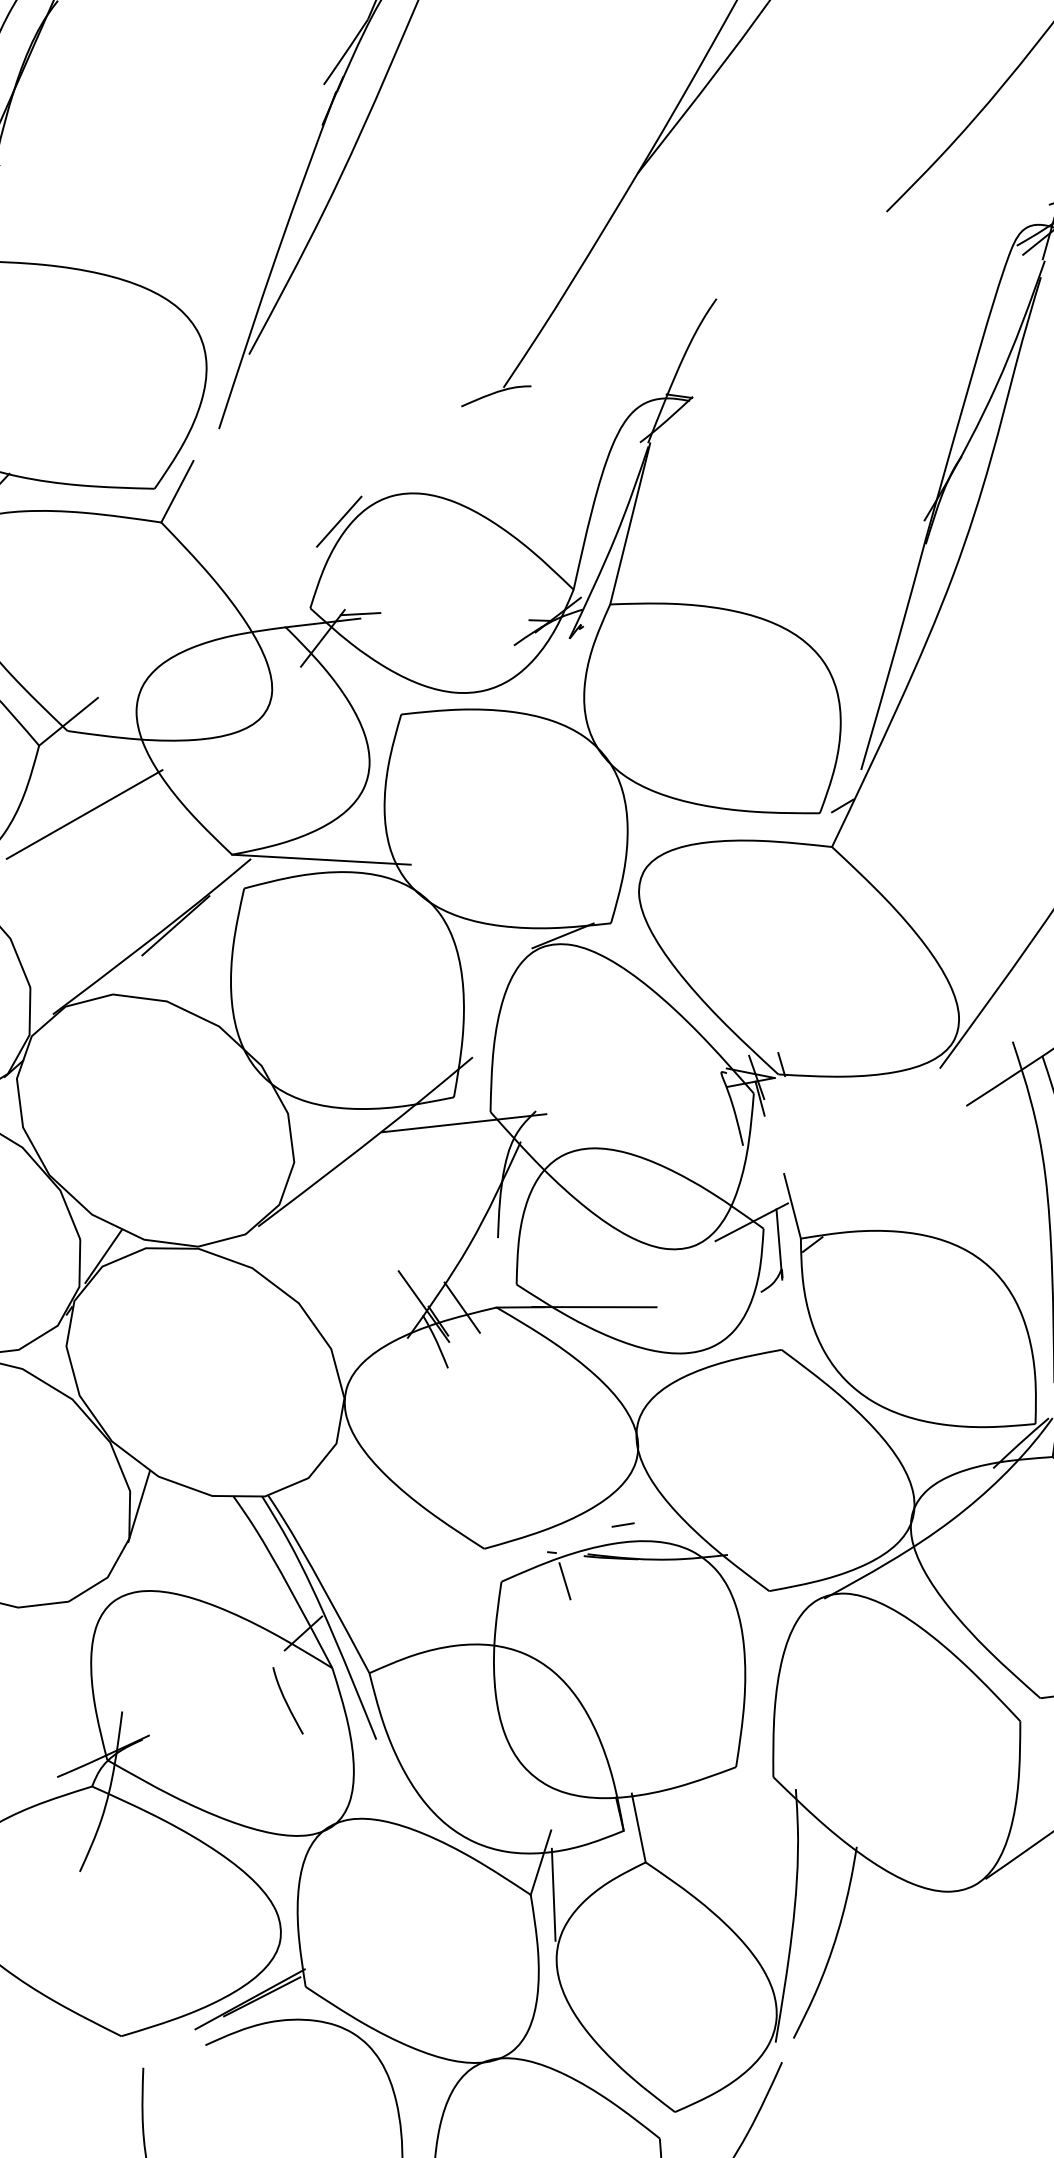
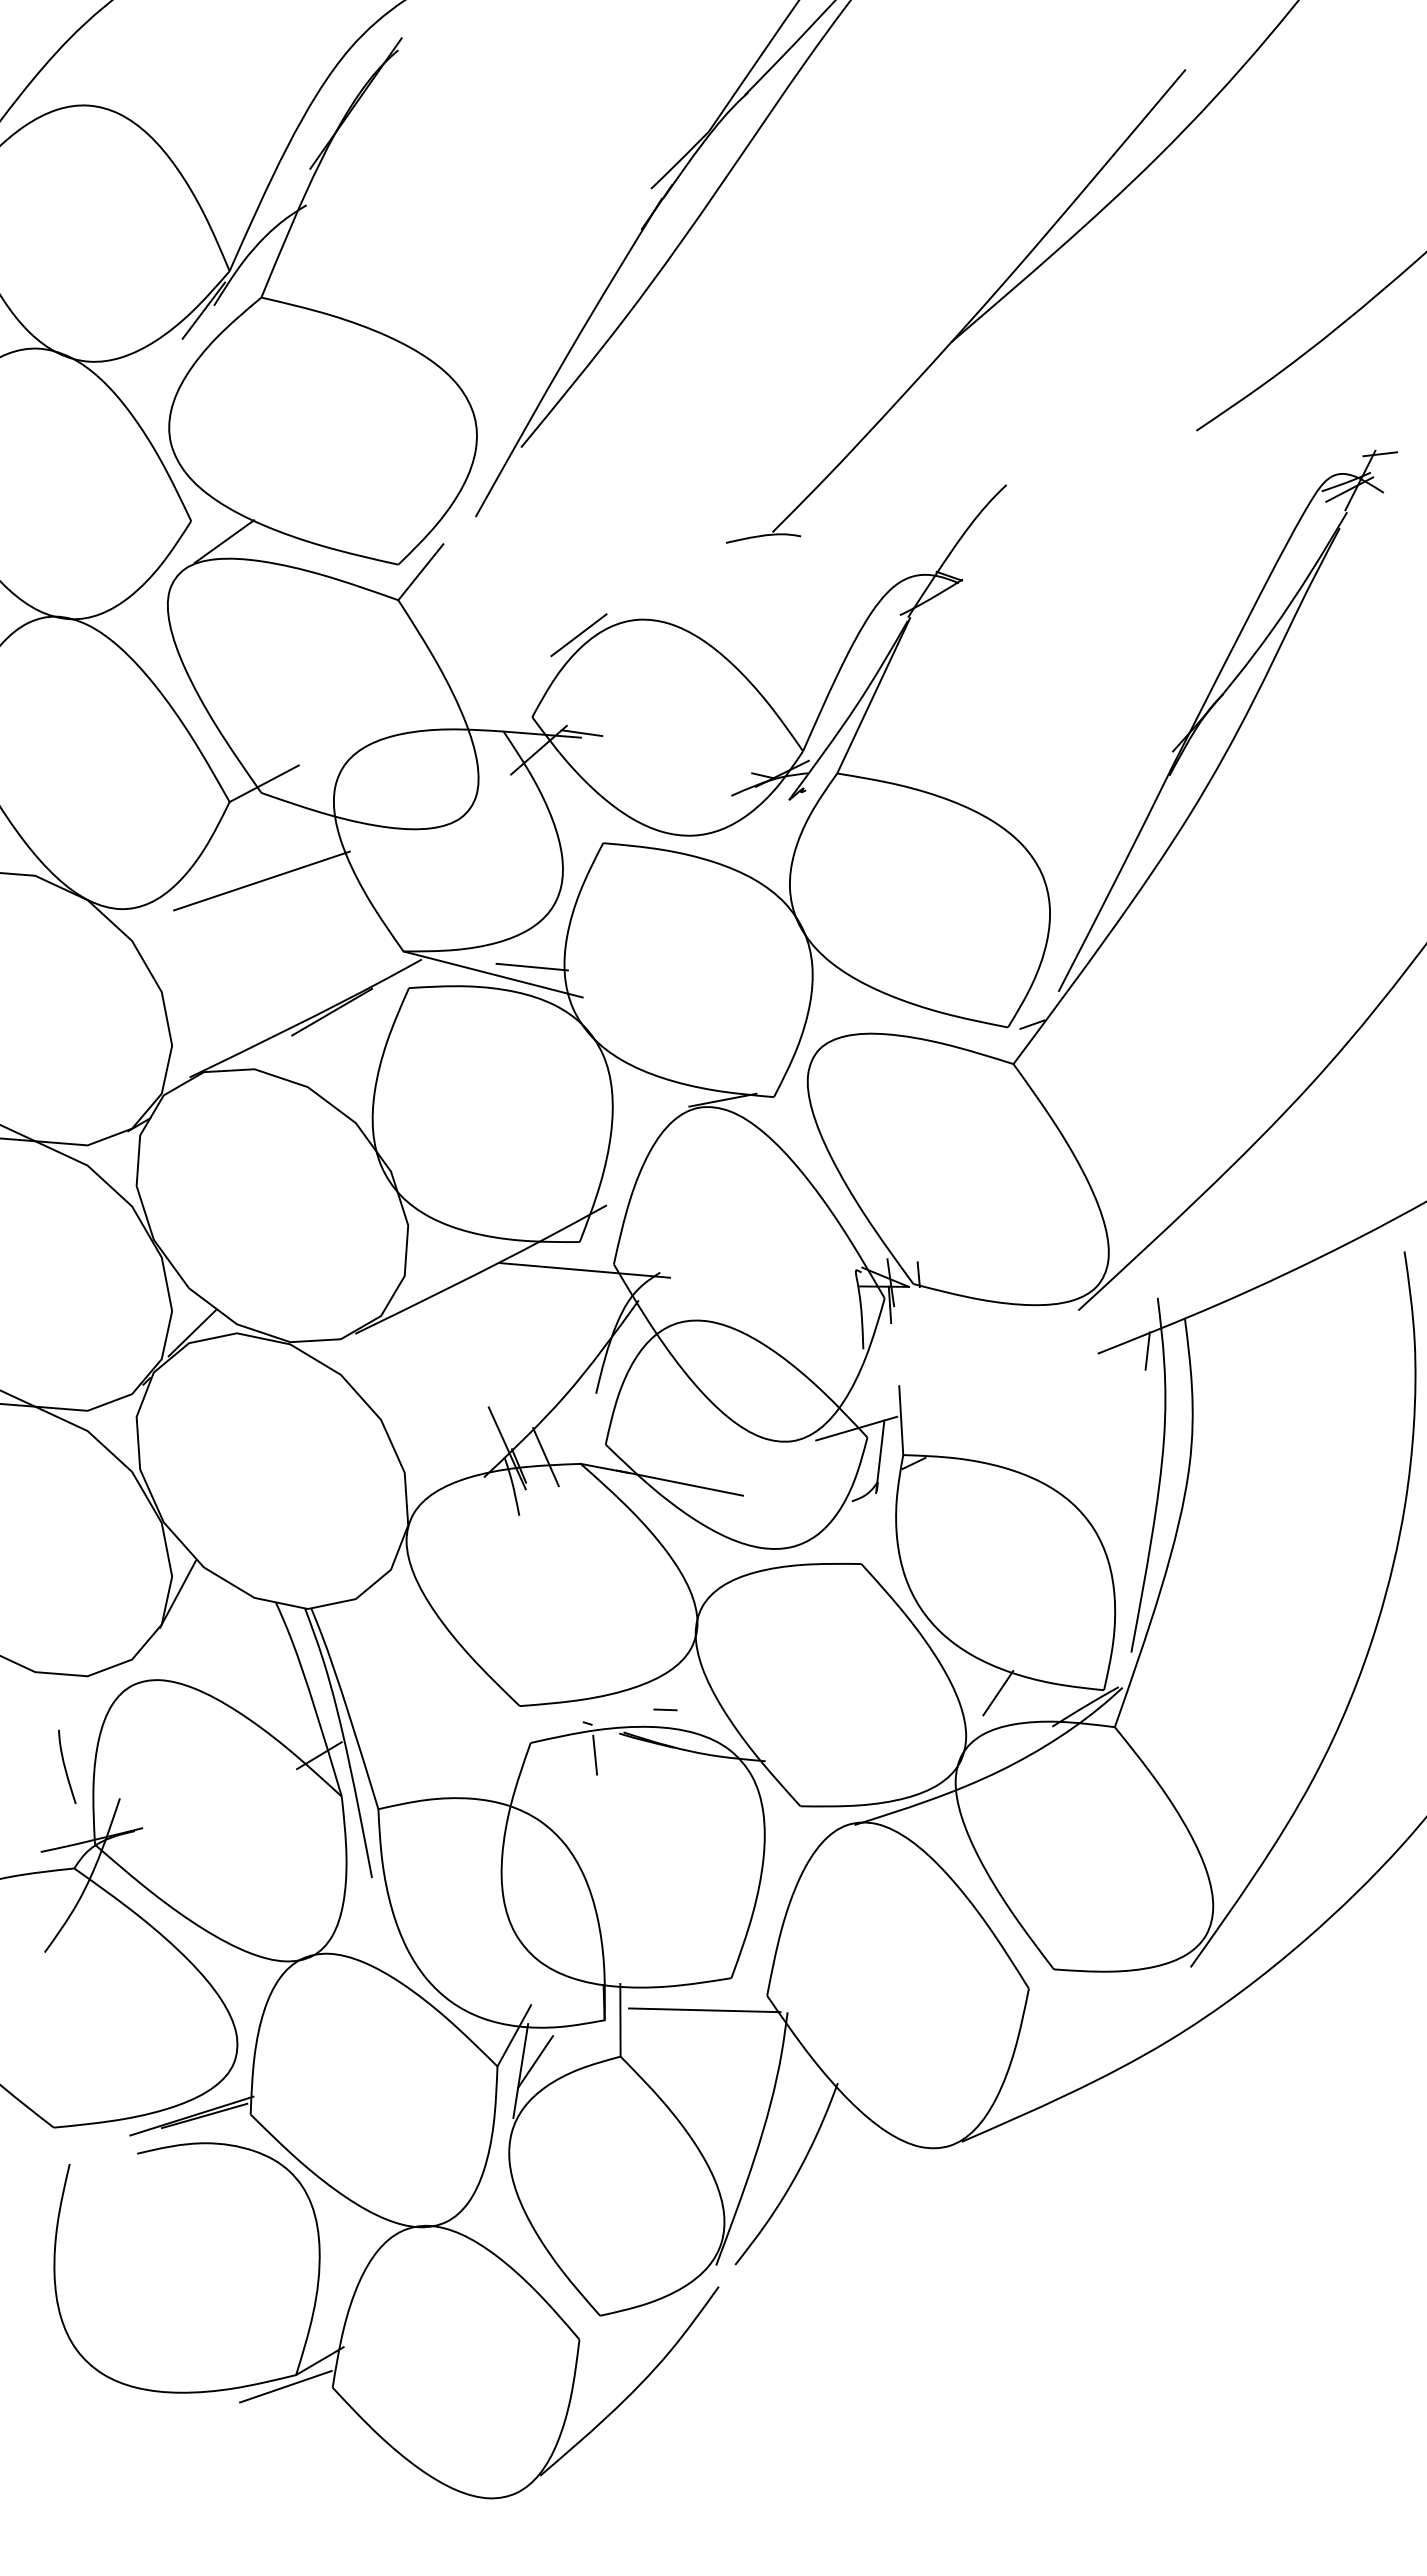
line: (356, 844) -> (531, 966), added
line: (1012, 1093) -> (1147, 1350), added
line: (936, 1446) -> (998, 1693), added
curve: (286, 1700) -> (65, 1766), moved
line: (716, 1802) -> (704, 2010), added
line: (565, 1883) -> (535, 2061), added

